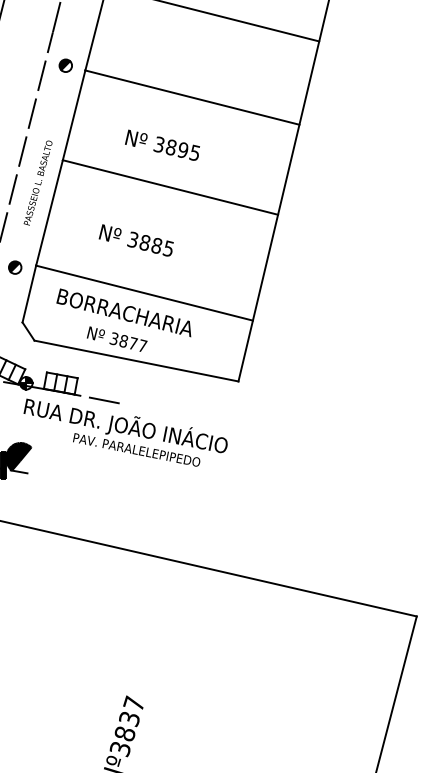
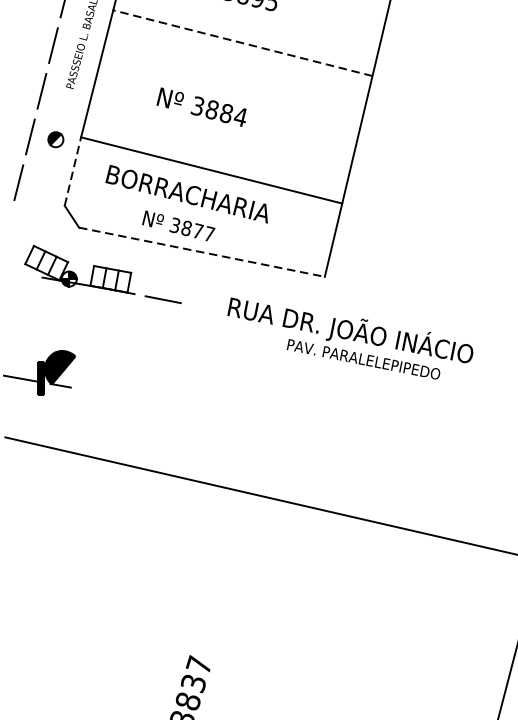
line: (169, 187) -> (241, 43), solid -> dashed
text: (167, 248) -> (239, 116), 3885 -> 3884
line: (29, 293) -> (73, 170), solid -> dashed
line: (136, 361) -> (201, 252), solid -> dashed
text: (125, 432) -> (350, 338), moved

